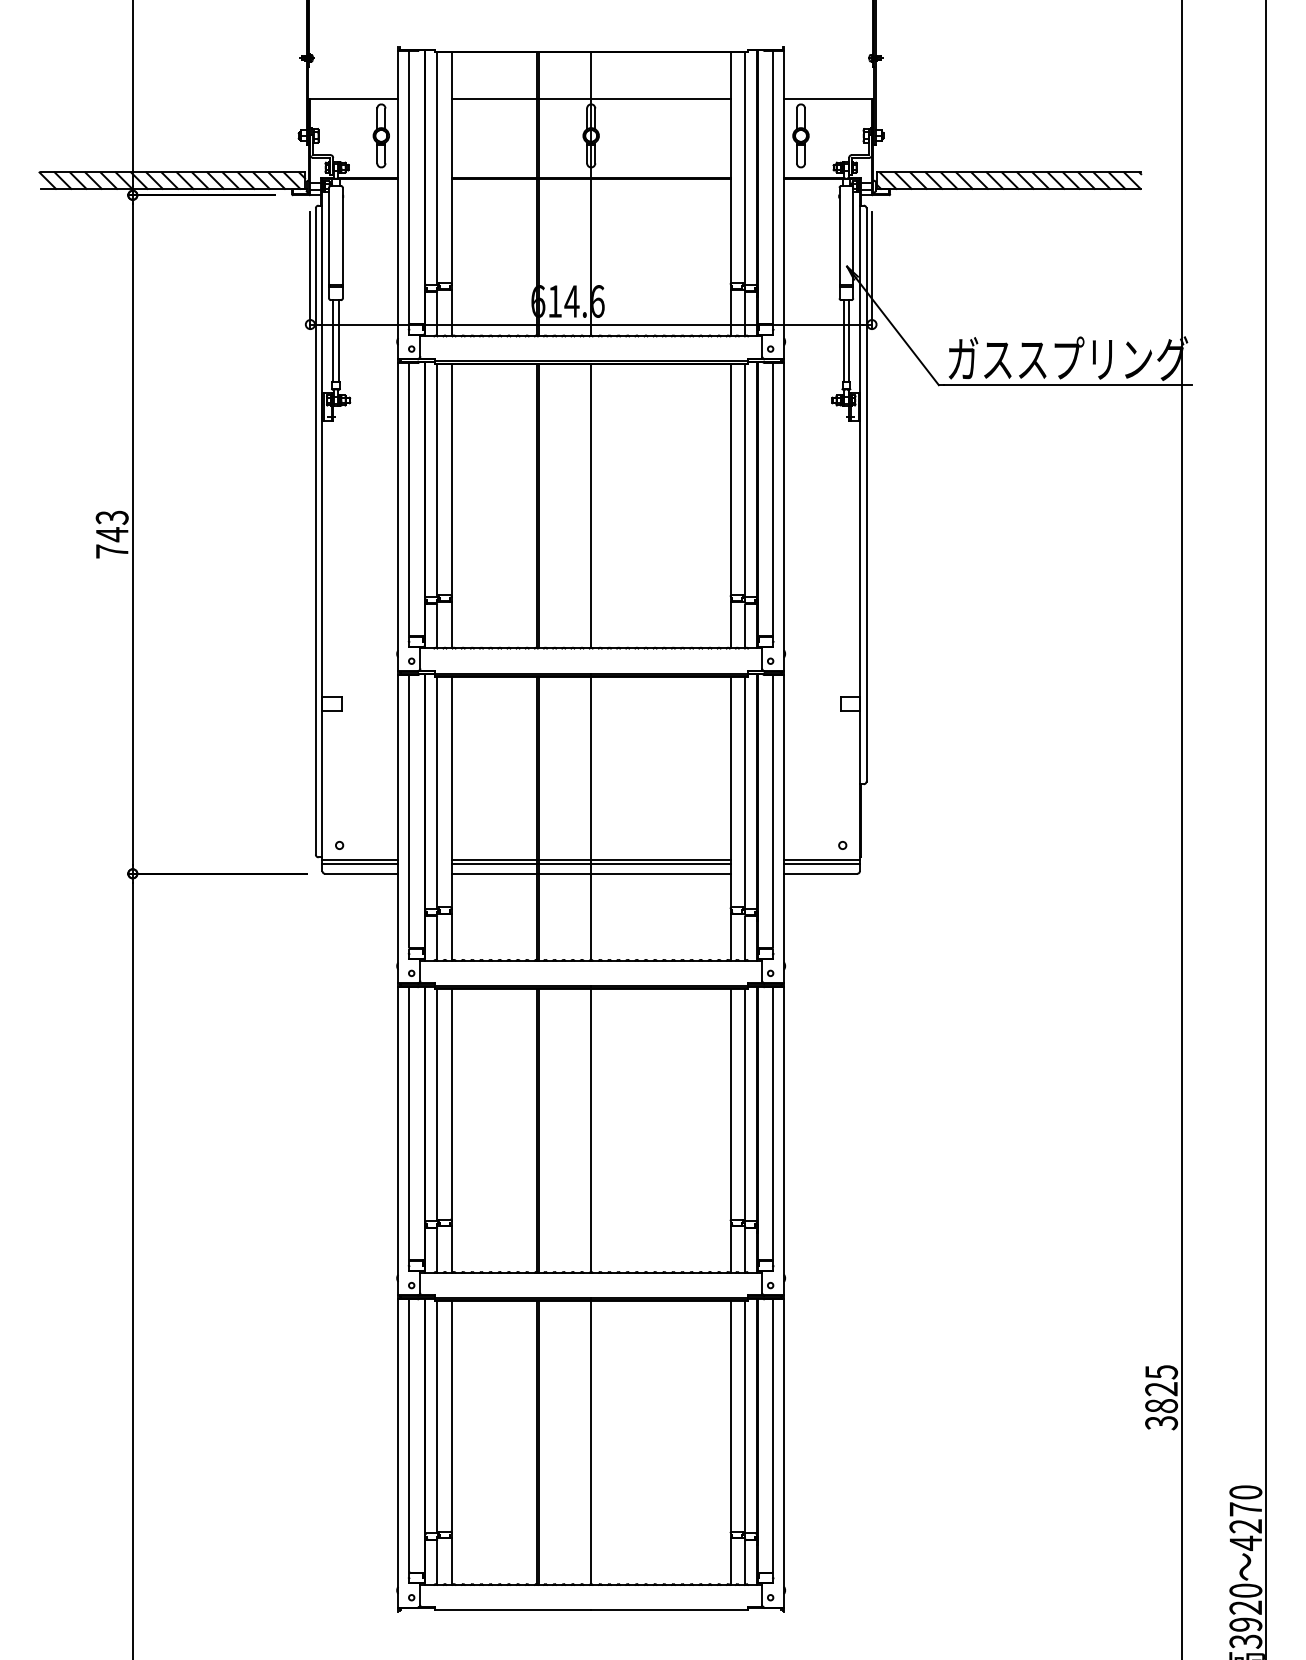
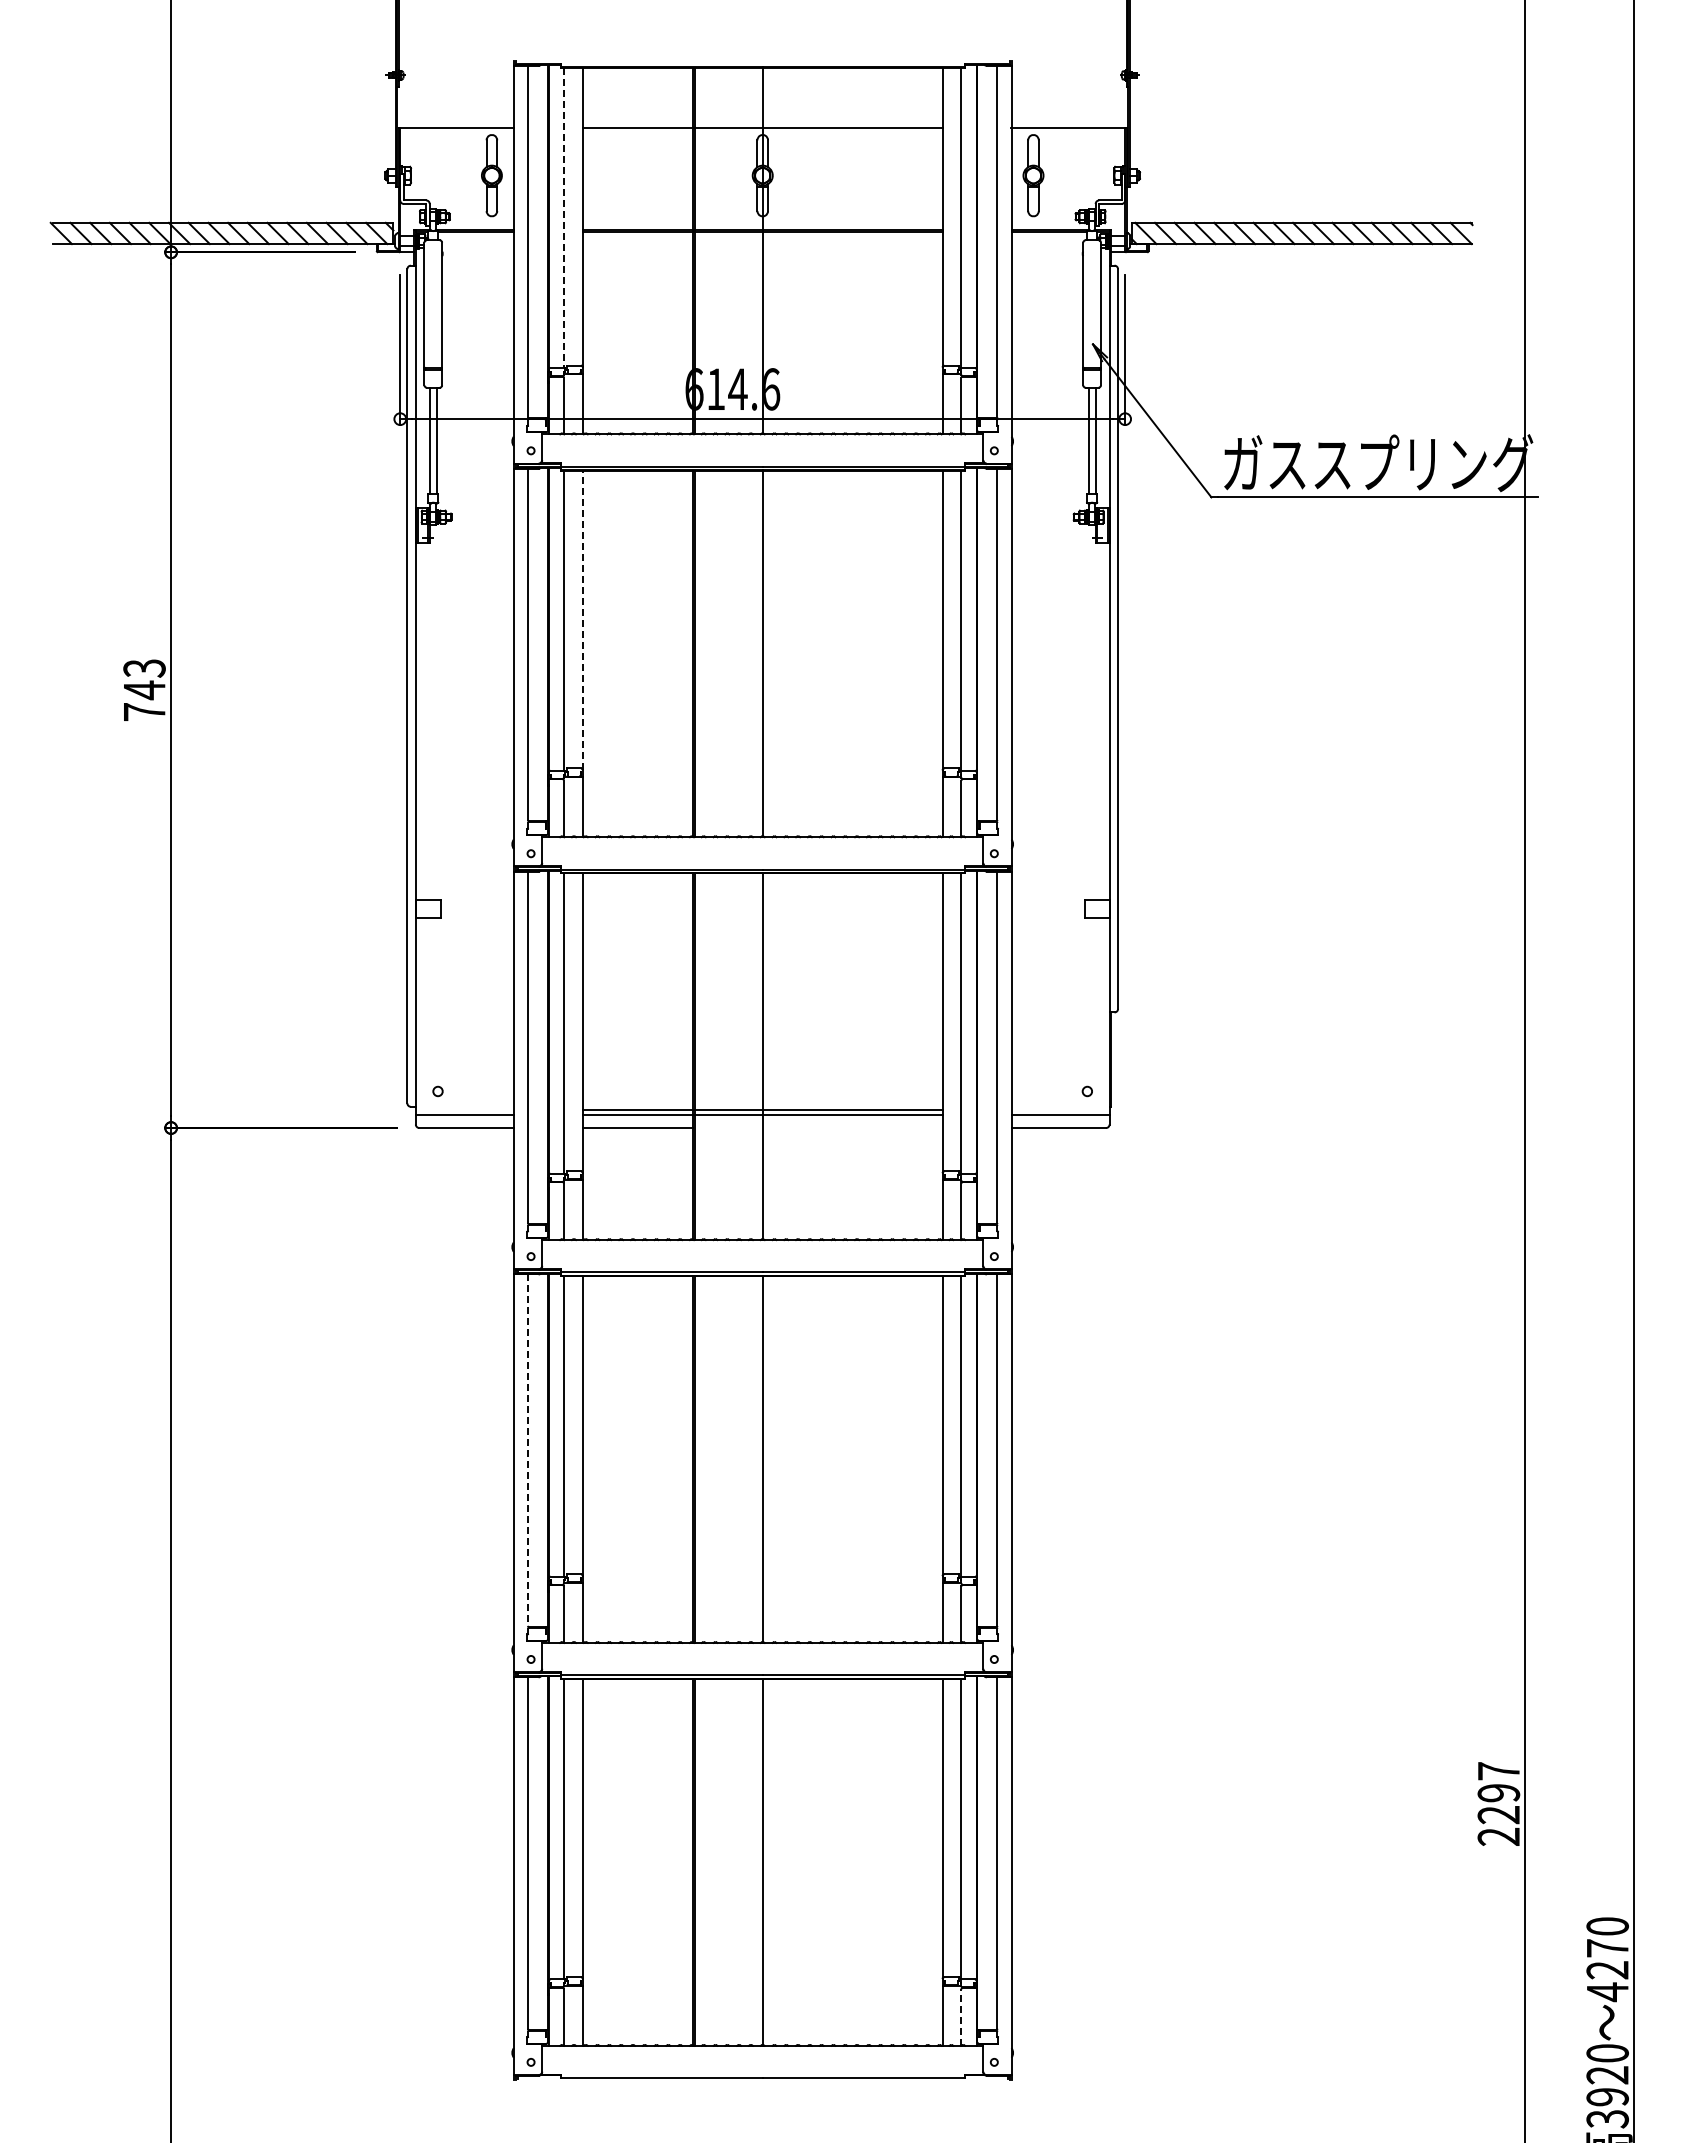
line: (436, 169) -> (563, 218), solid -> dashed
line: (451, 480) -> (582, 620), solid -> dashed
line: (360, 860) -> (464, 1110), removed
line: (821, 860) -> (1060, 1110), removed
line: (634, 874) -> (818, 1128), removed
line: (409, 1123) -> (528, 1450), solid -> dashed
text: (1161, 1397) -> (1498, 1804), 3825 -> 2297
line: (745, 1562) -> (961, 2016), solid -> dashed

